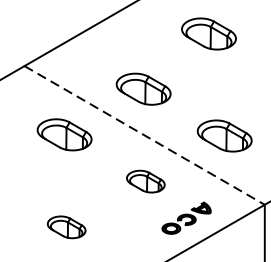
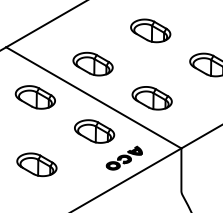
part: (208, 33) -> (150, 30), moved
line: (145, 136) -> (94, 98), dashed -> solid
part: (145, 181) -> (94, 131), size x1.43
part: (66, 226) -> (36, 164), size x1.43

